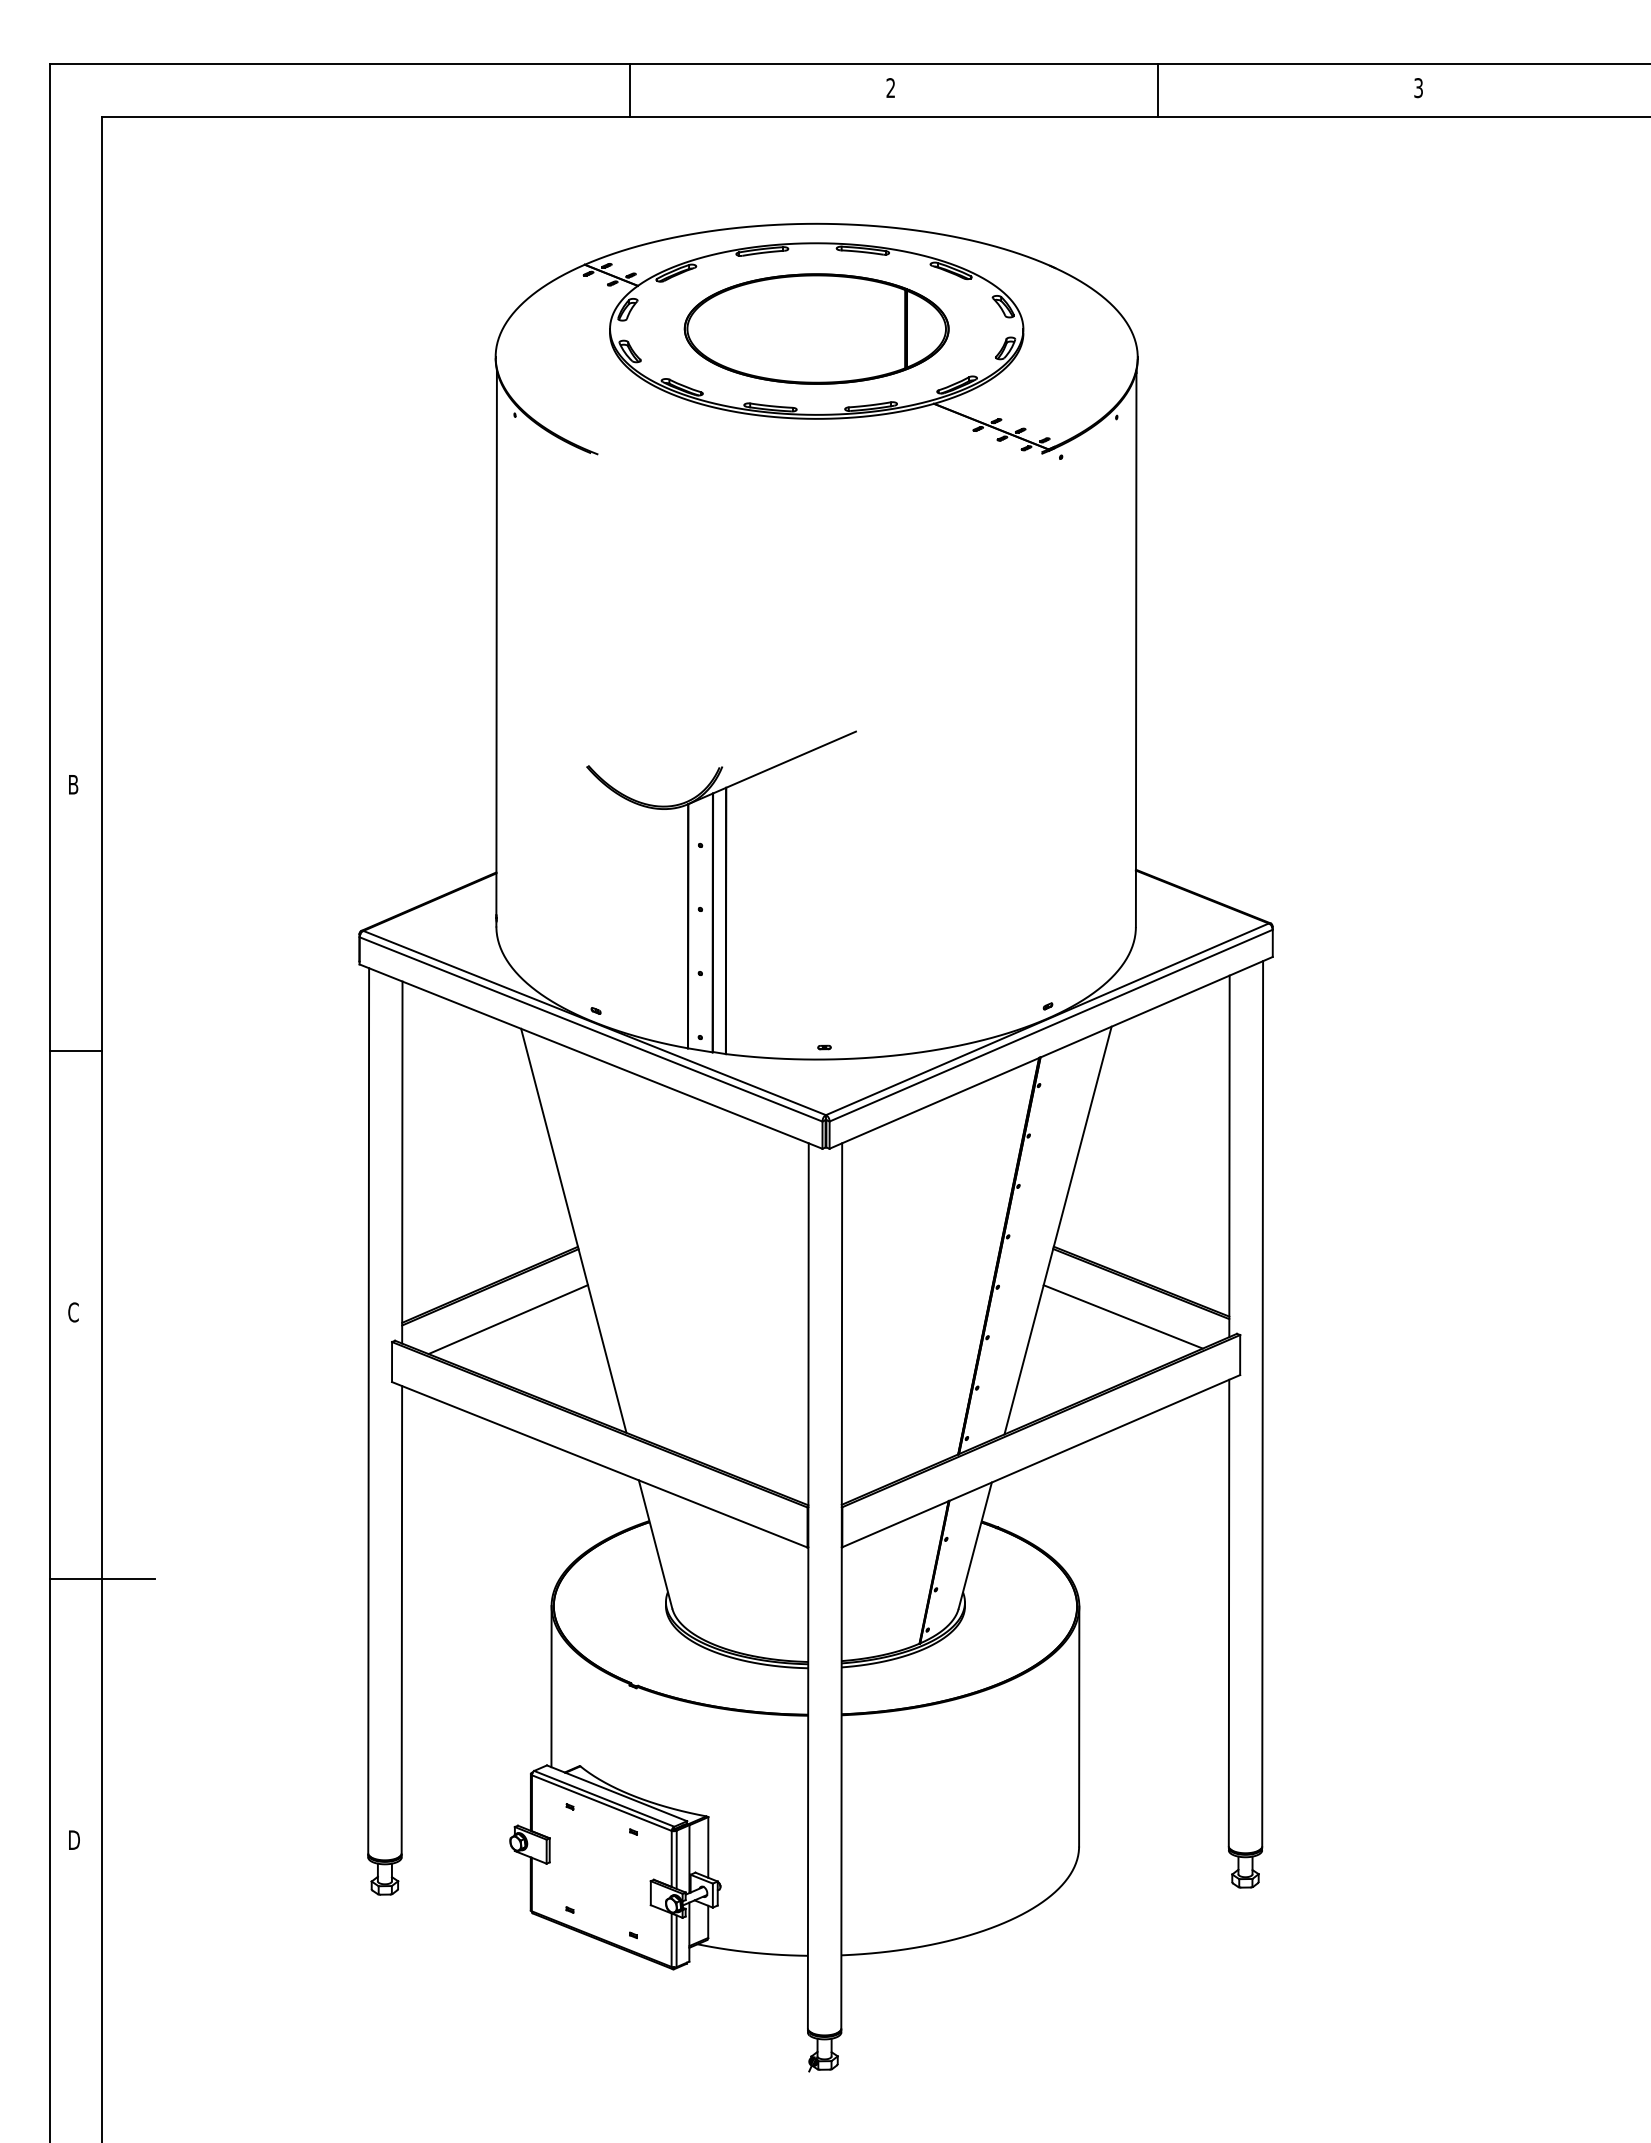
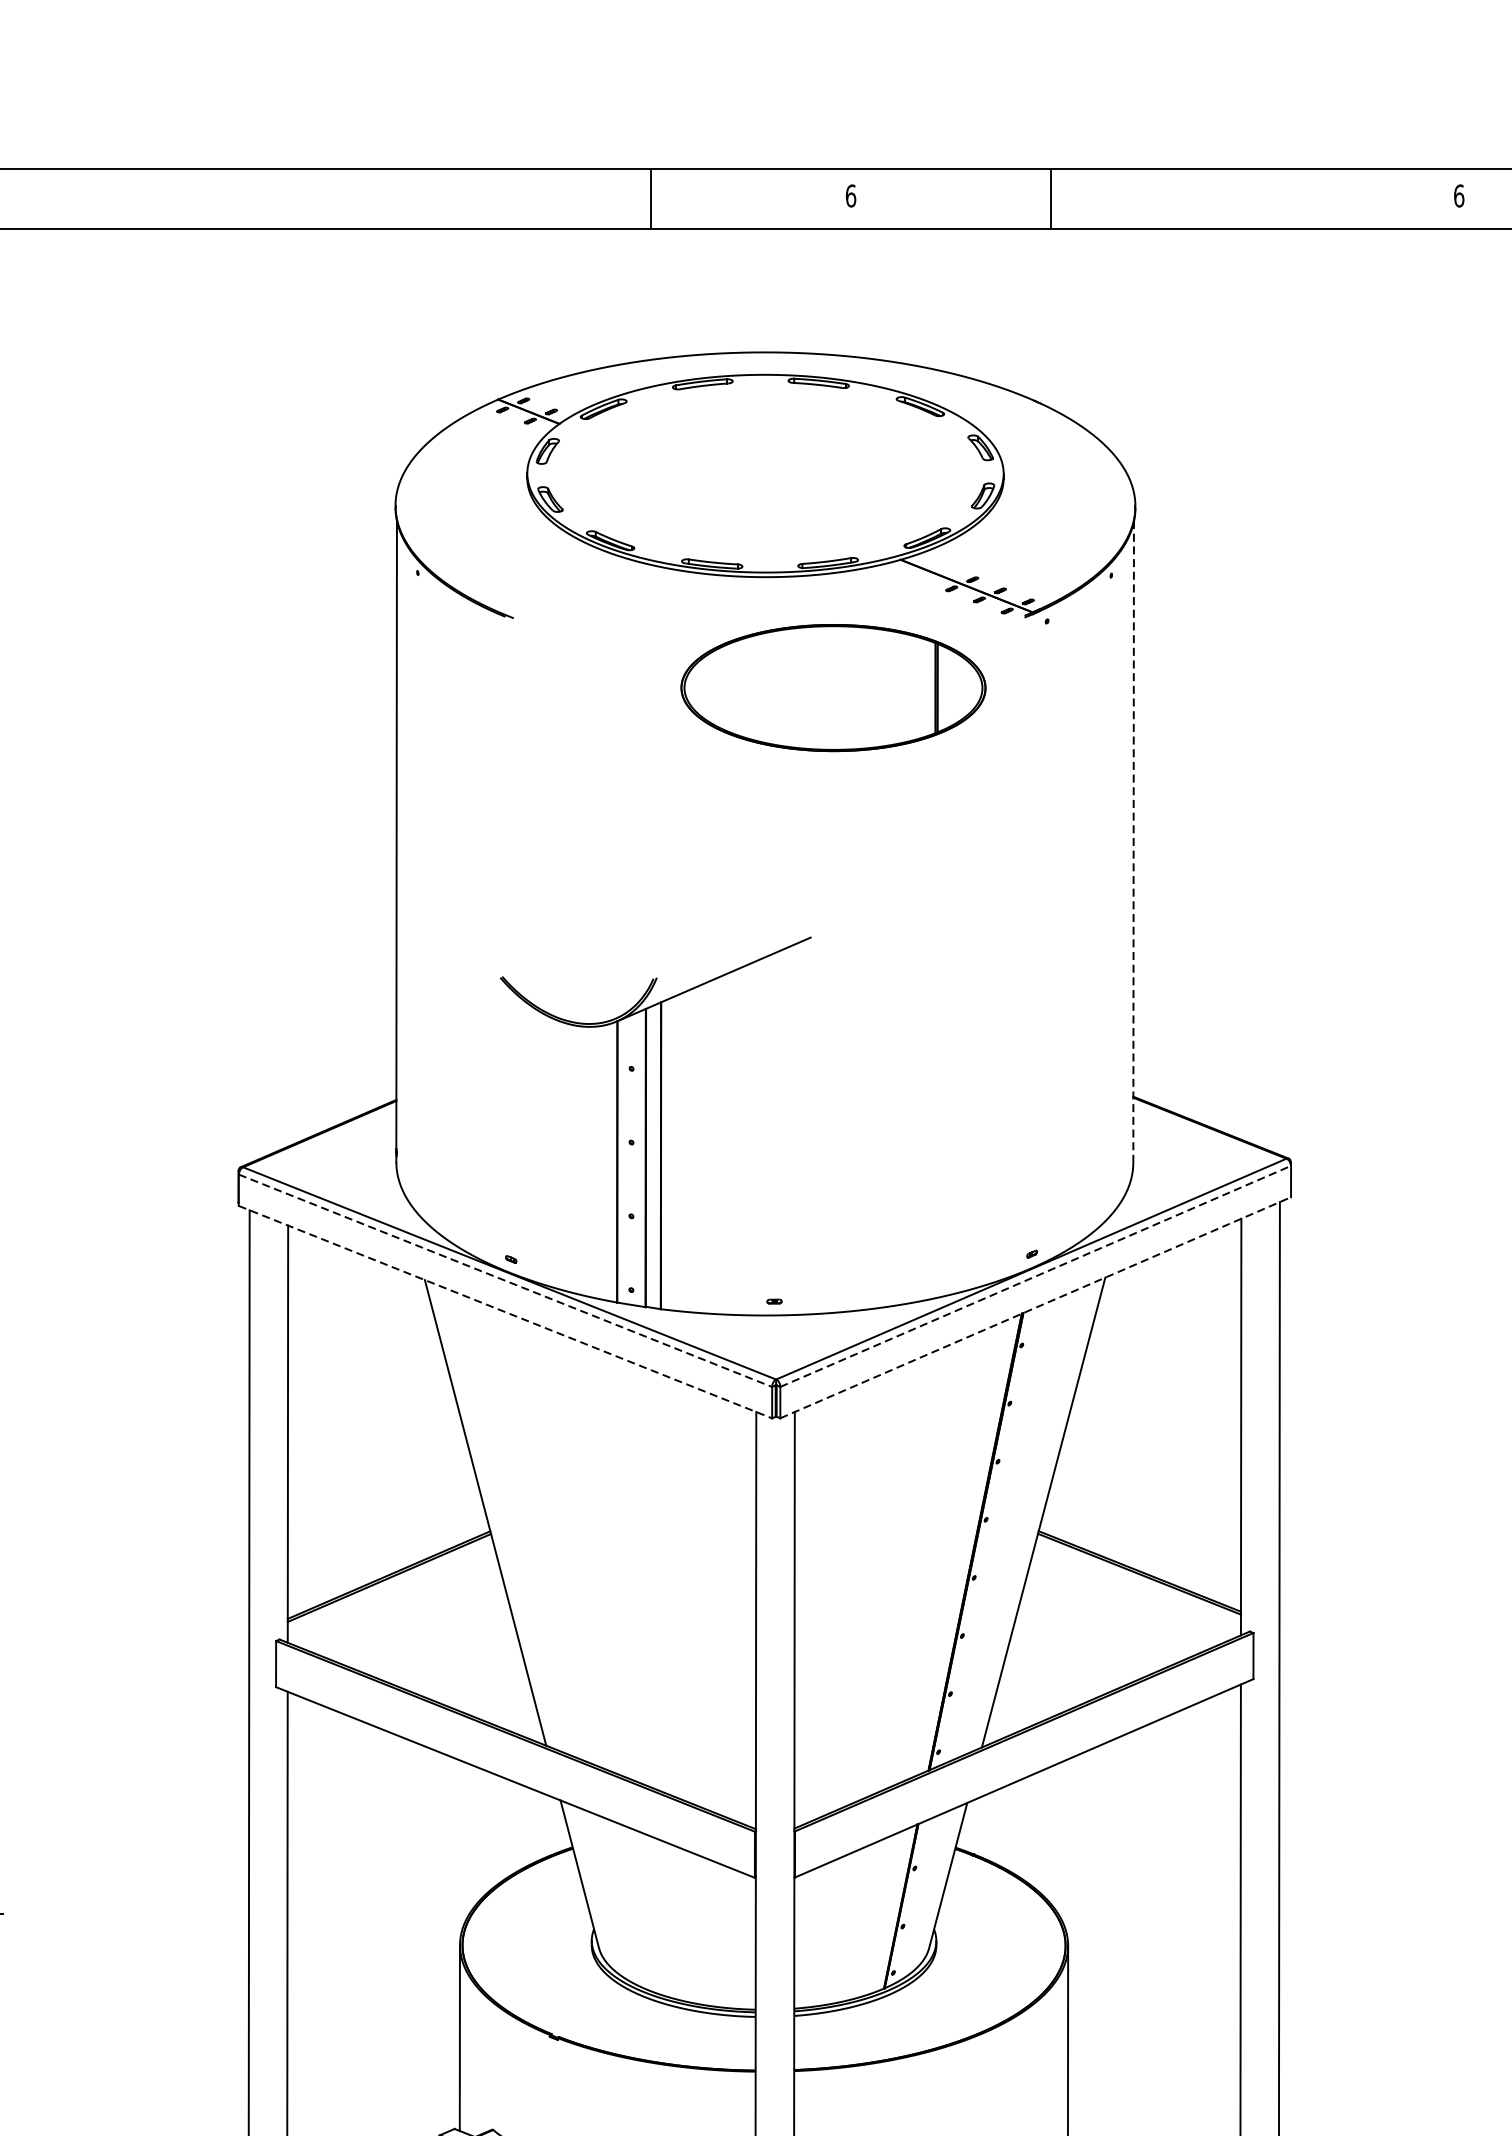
text: (890, 88) -> (850, 196), 2 -> 6
text: (1418, 88) -> (1458, 196), 3 -> 6
line: (630, 90) -> (651, 198), moved
line: (1157, 90) -> (1051, 198), moved
part: (816, 328) -> (833, 687), moved
line: (1136, 649) -> (1134, 842), solid -> dashed
line: (1051, 1025) -> (1036, 1276), solid -> dashed
line: (591, 1029) -> (505, 1280), solid -> dashed
line: (1051, 1052) -> (1036, 1307), solid -> dashed
line: (591, 1056) -> (505, 1311), solid -> dashed
line: (1122, 1316) -> (1117, 1611), removed
line: (507, 1319) -> (409, 1615), removed

